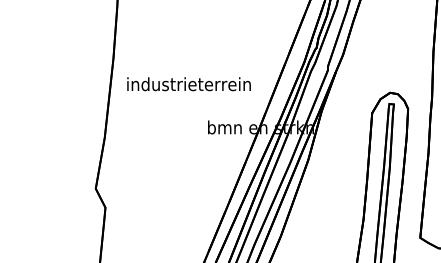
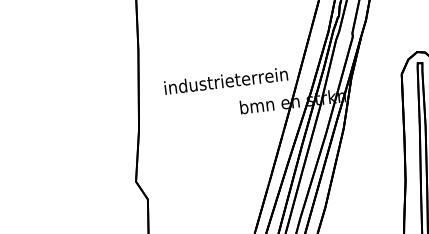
text: (188, 84) -> (225, 81), moved

